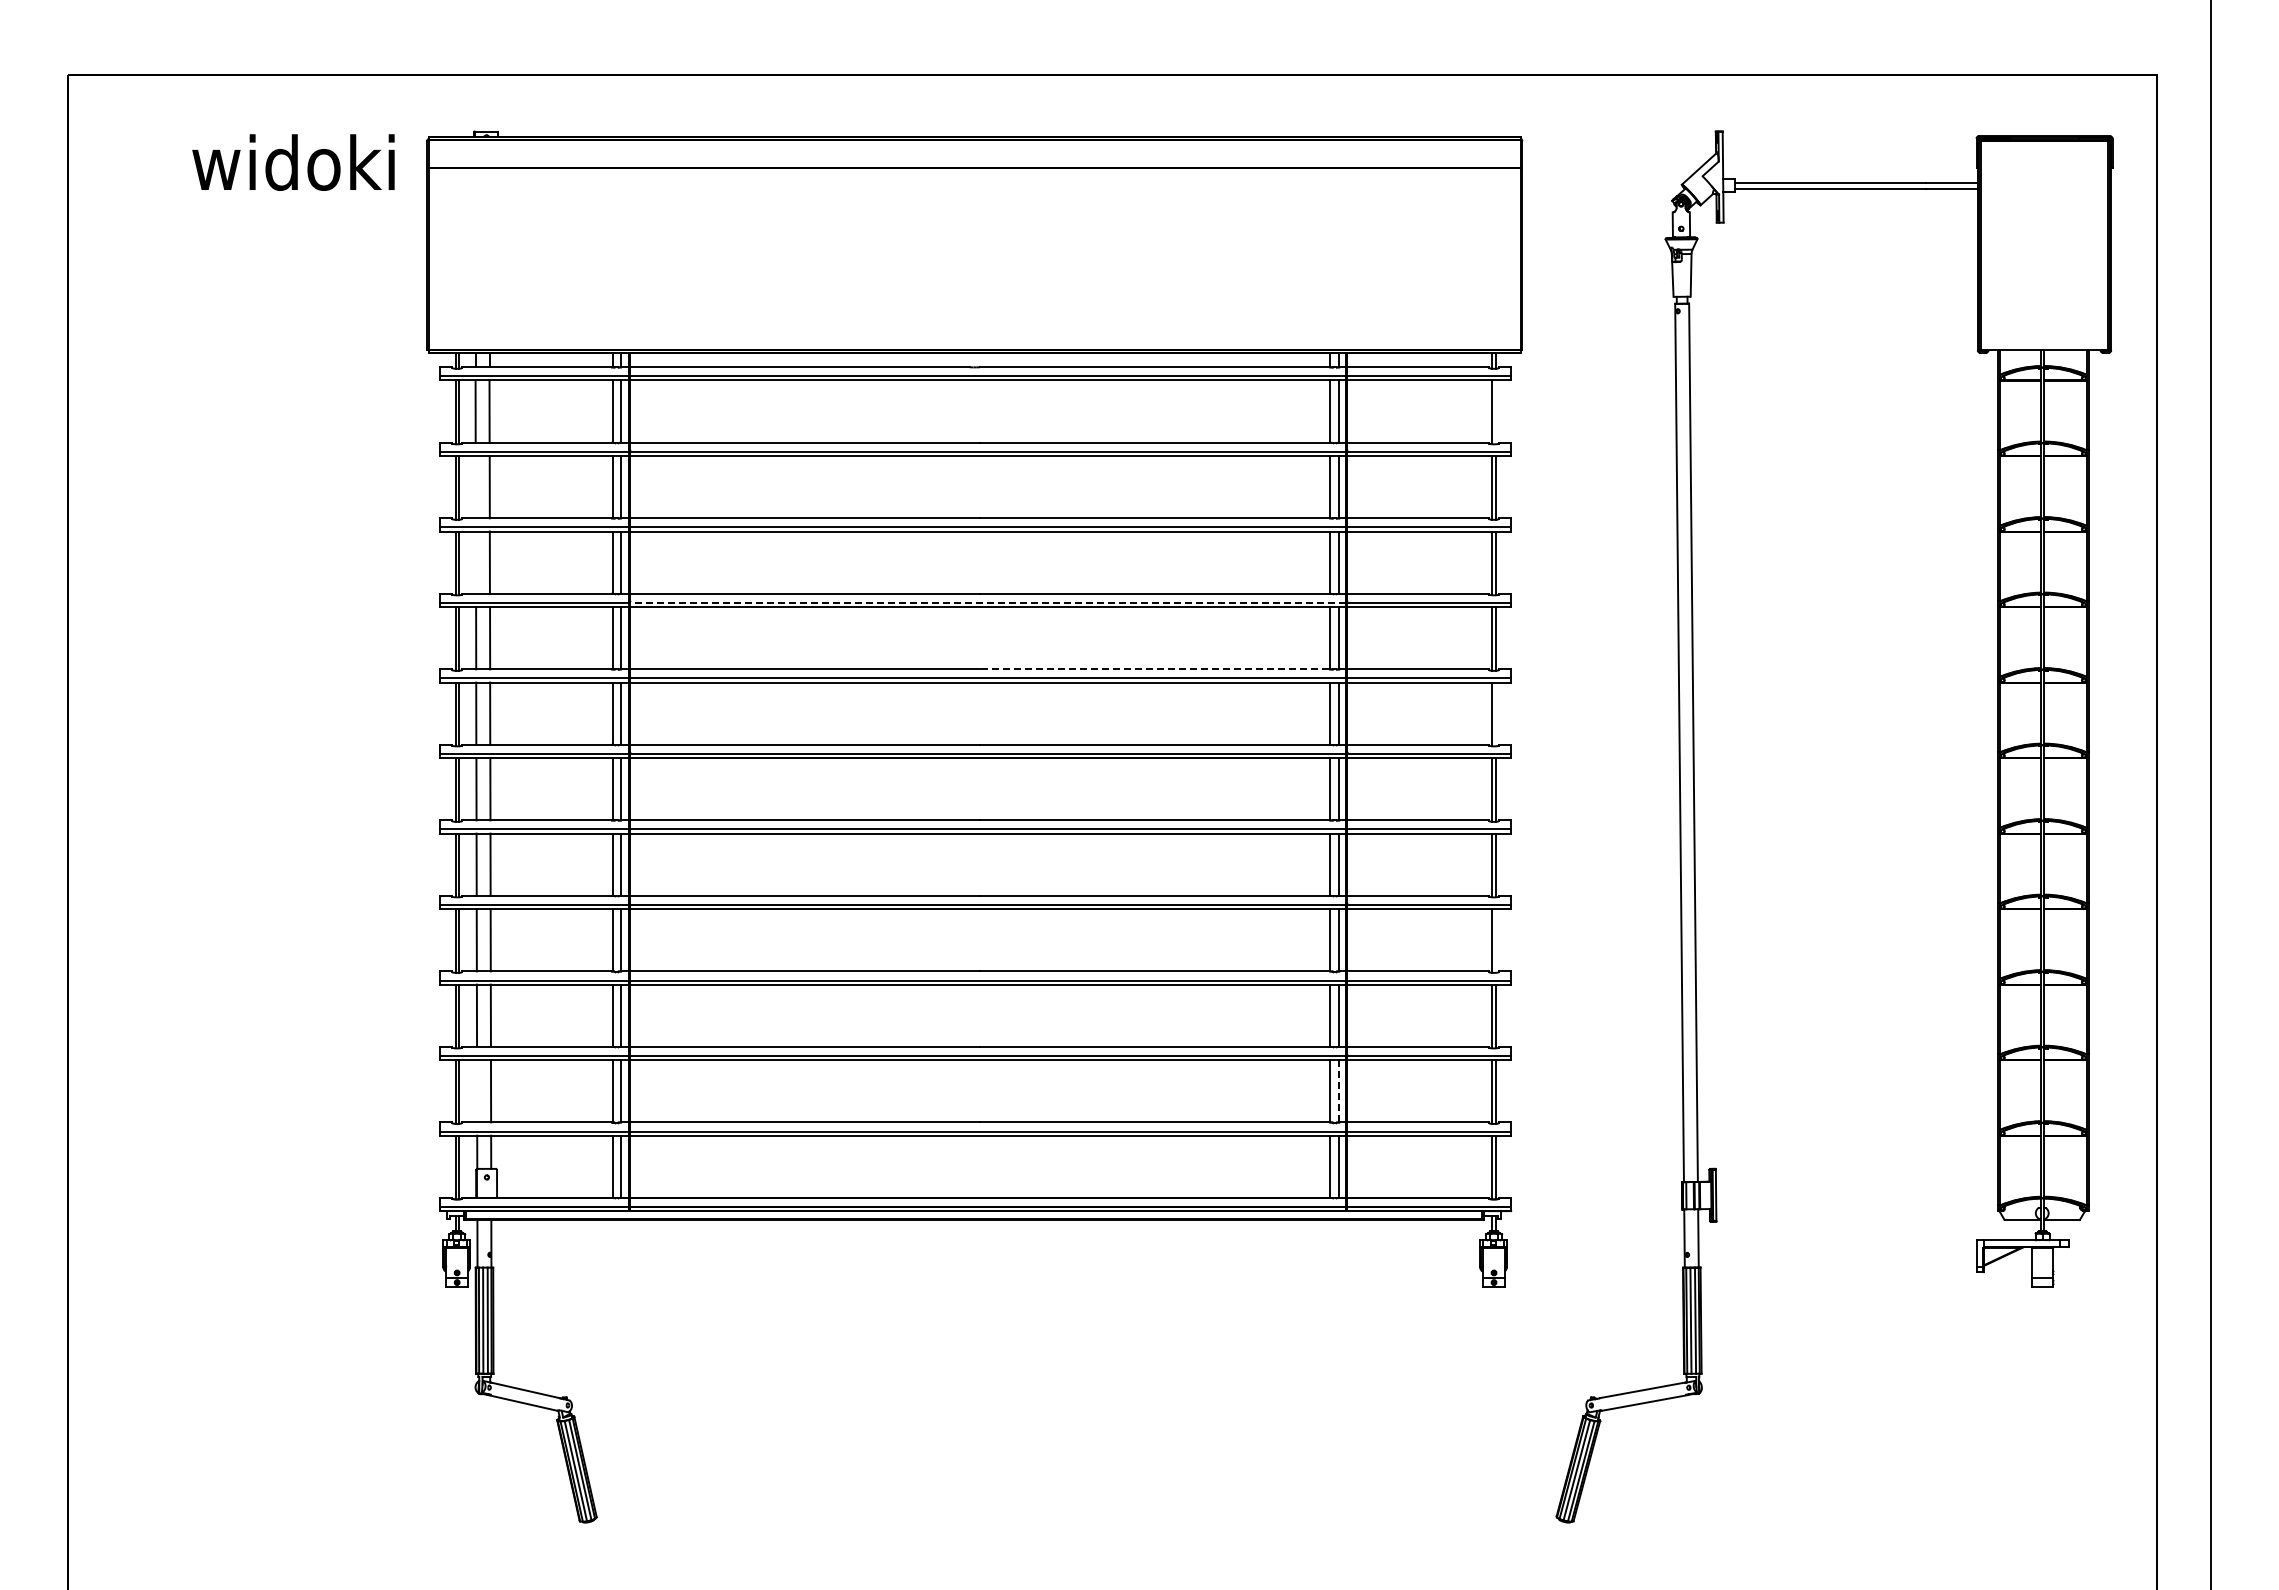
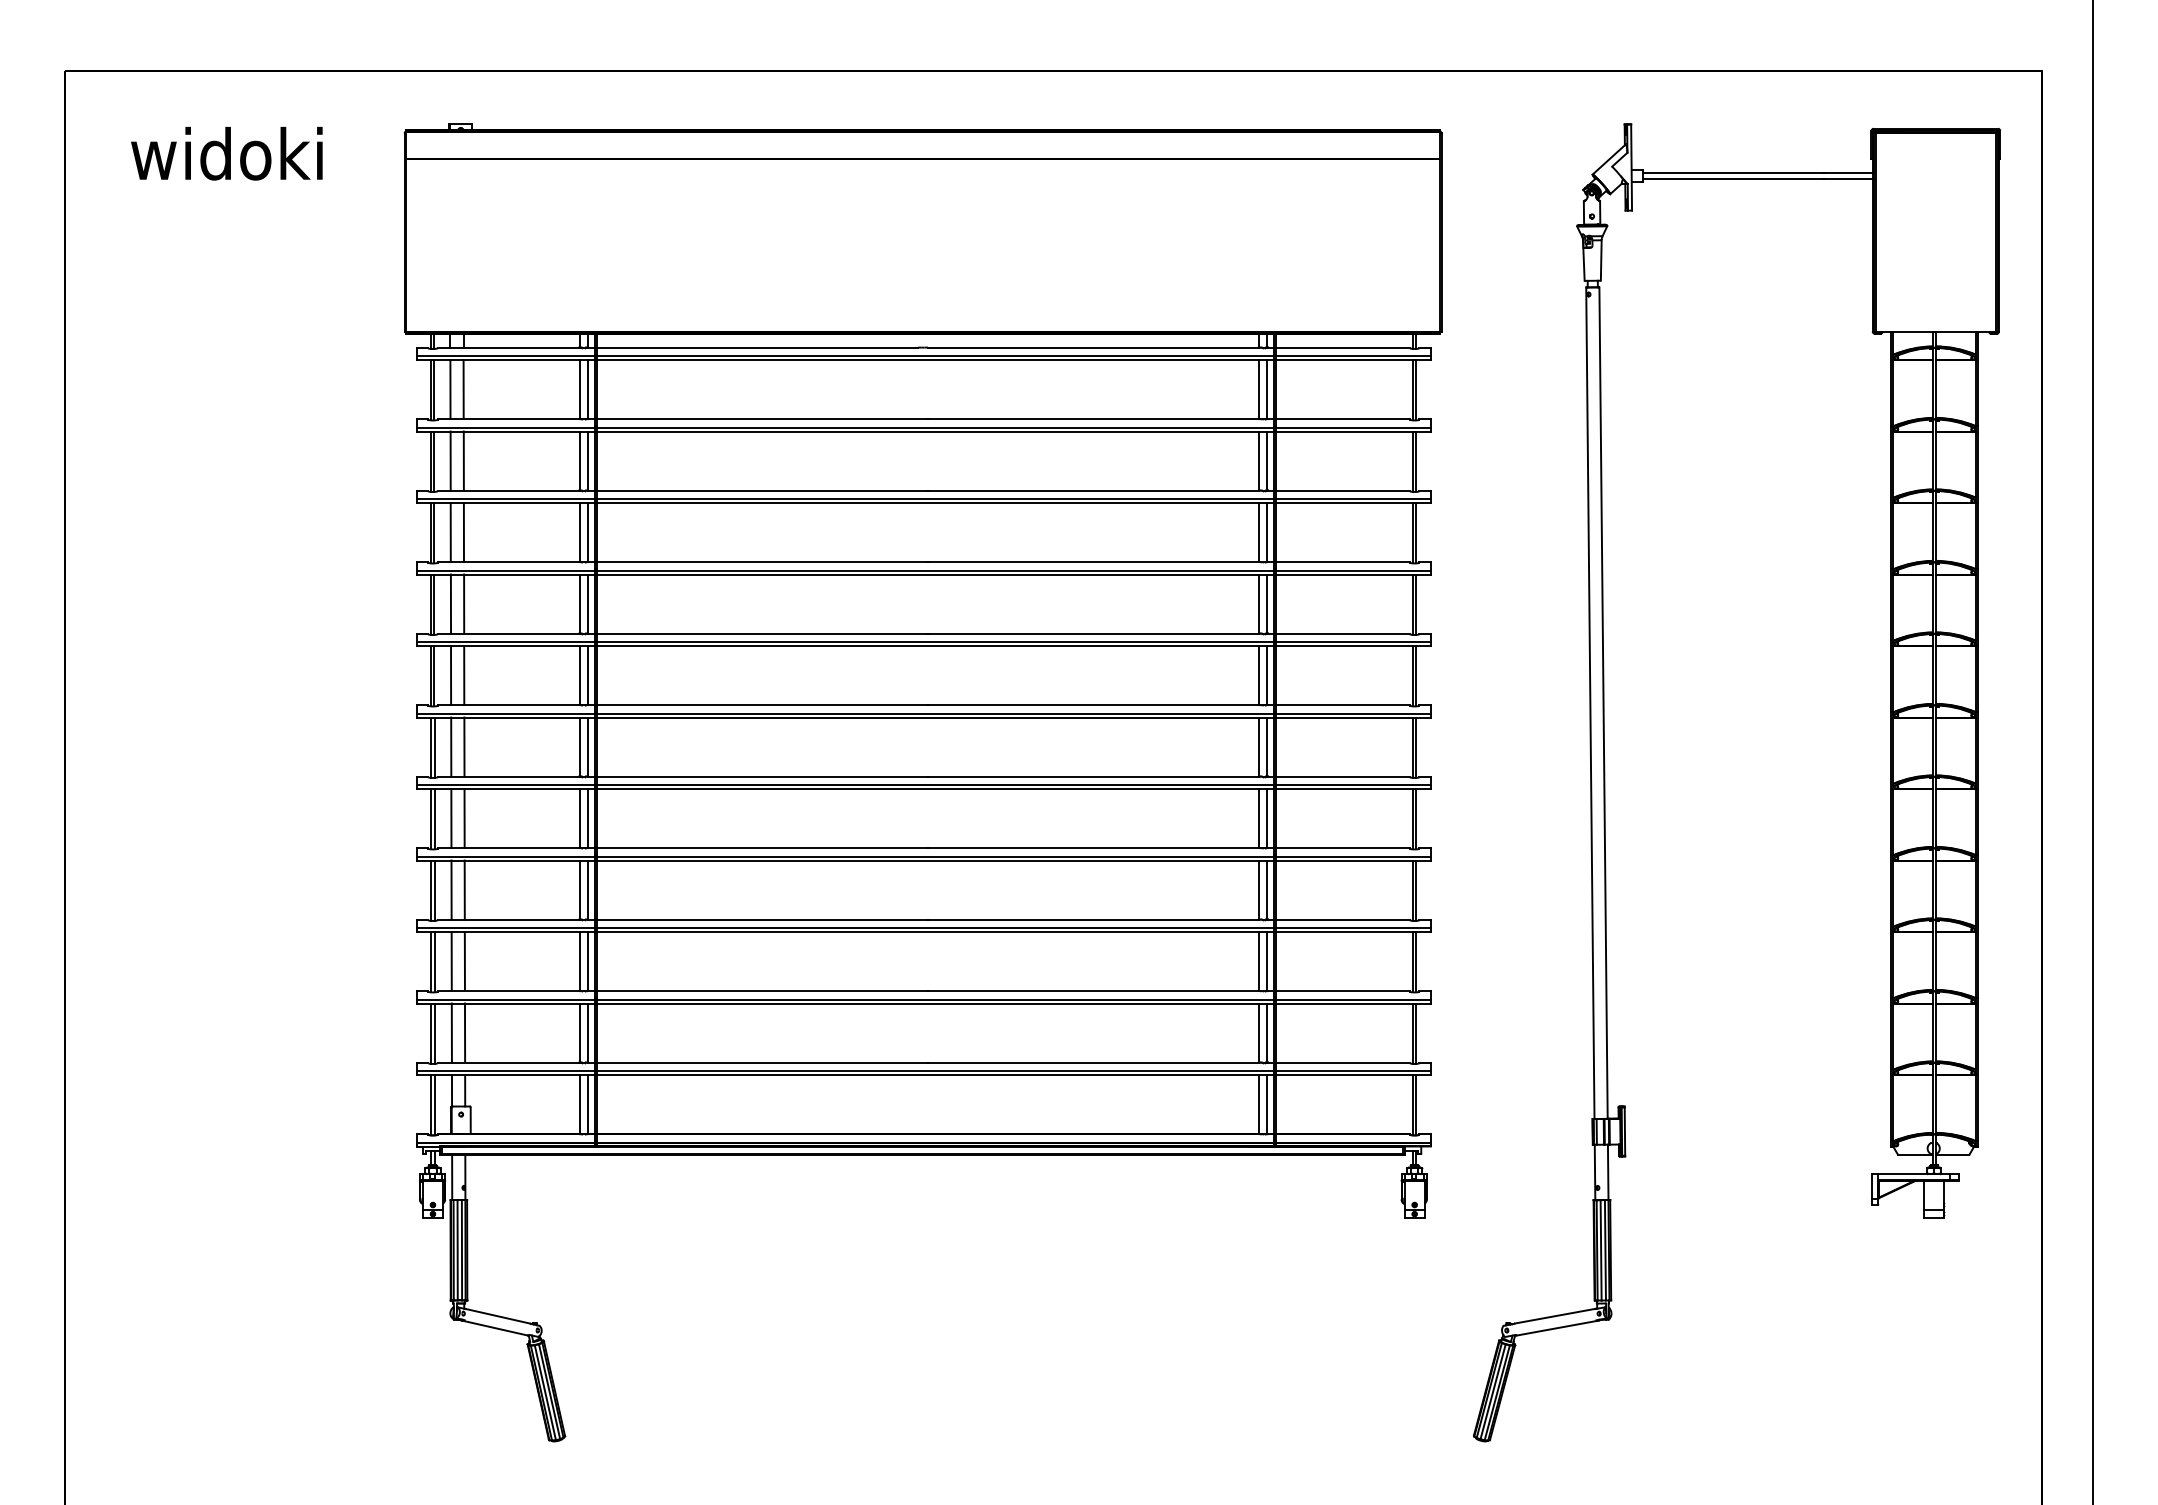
text: (293, 162) -> (226, 153), moved
line: (1495, 412) -> (1416, 390), added
line: (475, 487) -> (450, 461), added
line: (475, 562) -> (450, 532), added
line: (987, 602) -> (935, 570), dashed -> solid
line: (1154, 669) -> (1093, 633), dashed -> solid
line: (1495, 714) -> (1416, 676), added
line: (1495, 940) -> (1416, 890), added
line: (477, 1091) -> (452, 1033), added
line: (1338, 1091) -> (1267, 1033), dashed -> solid

